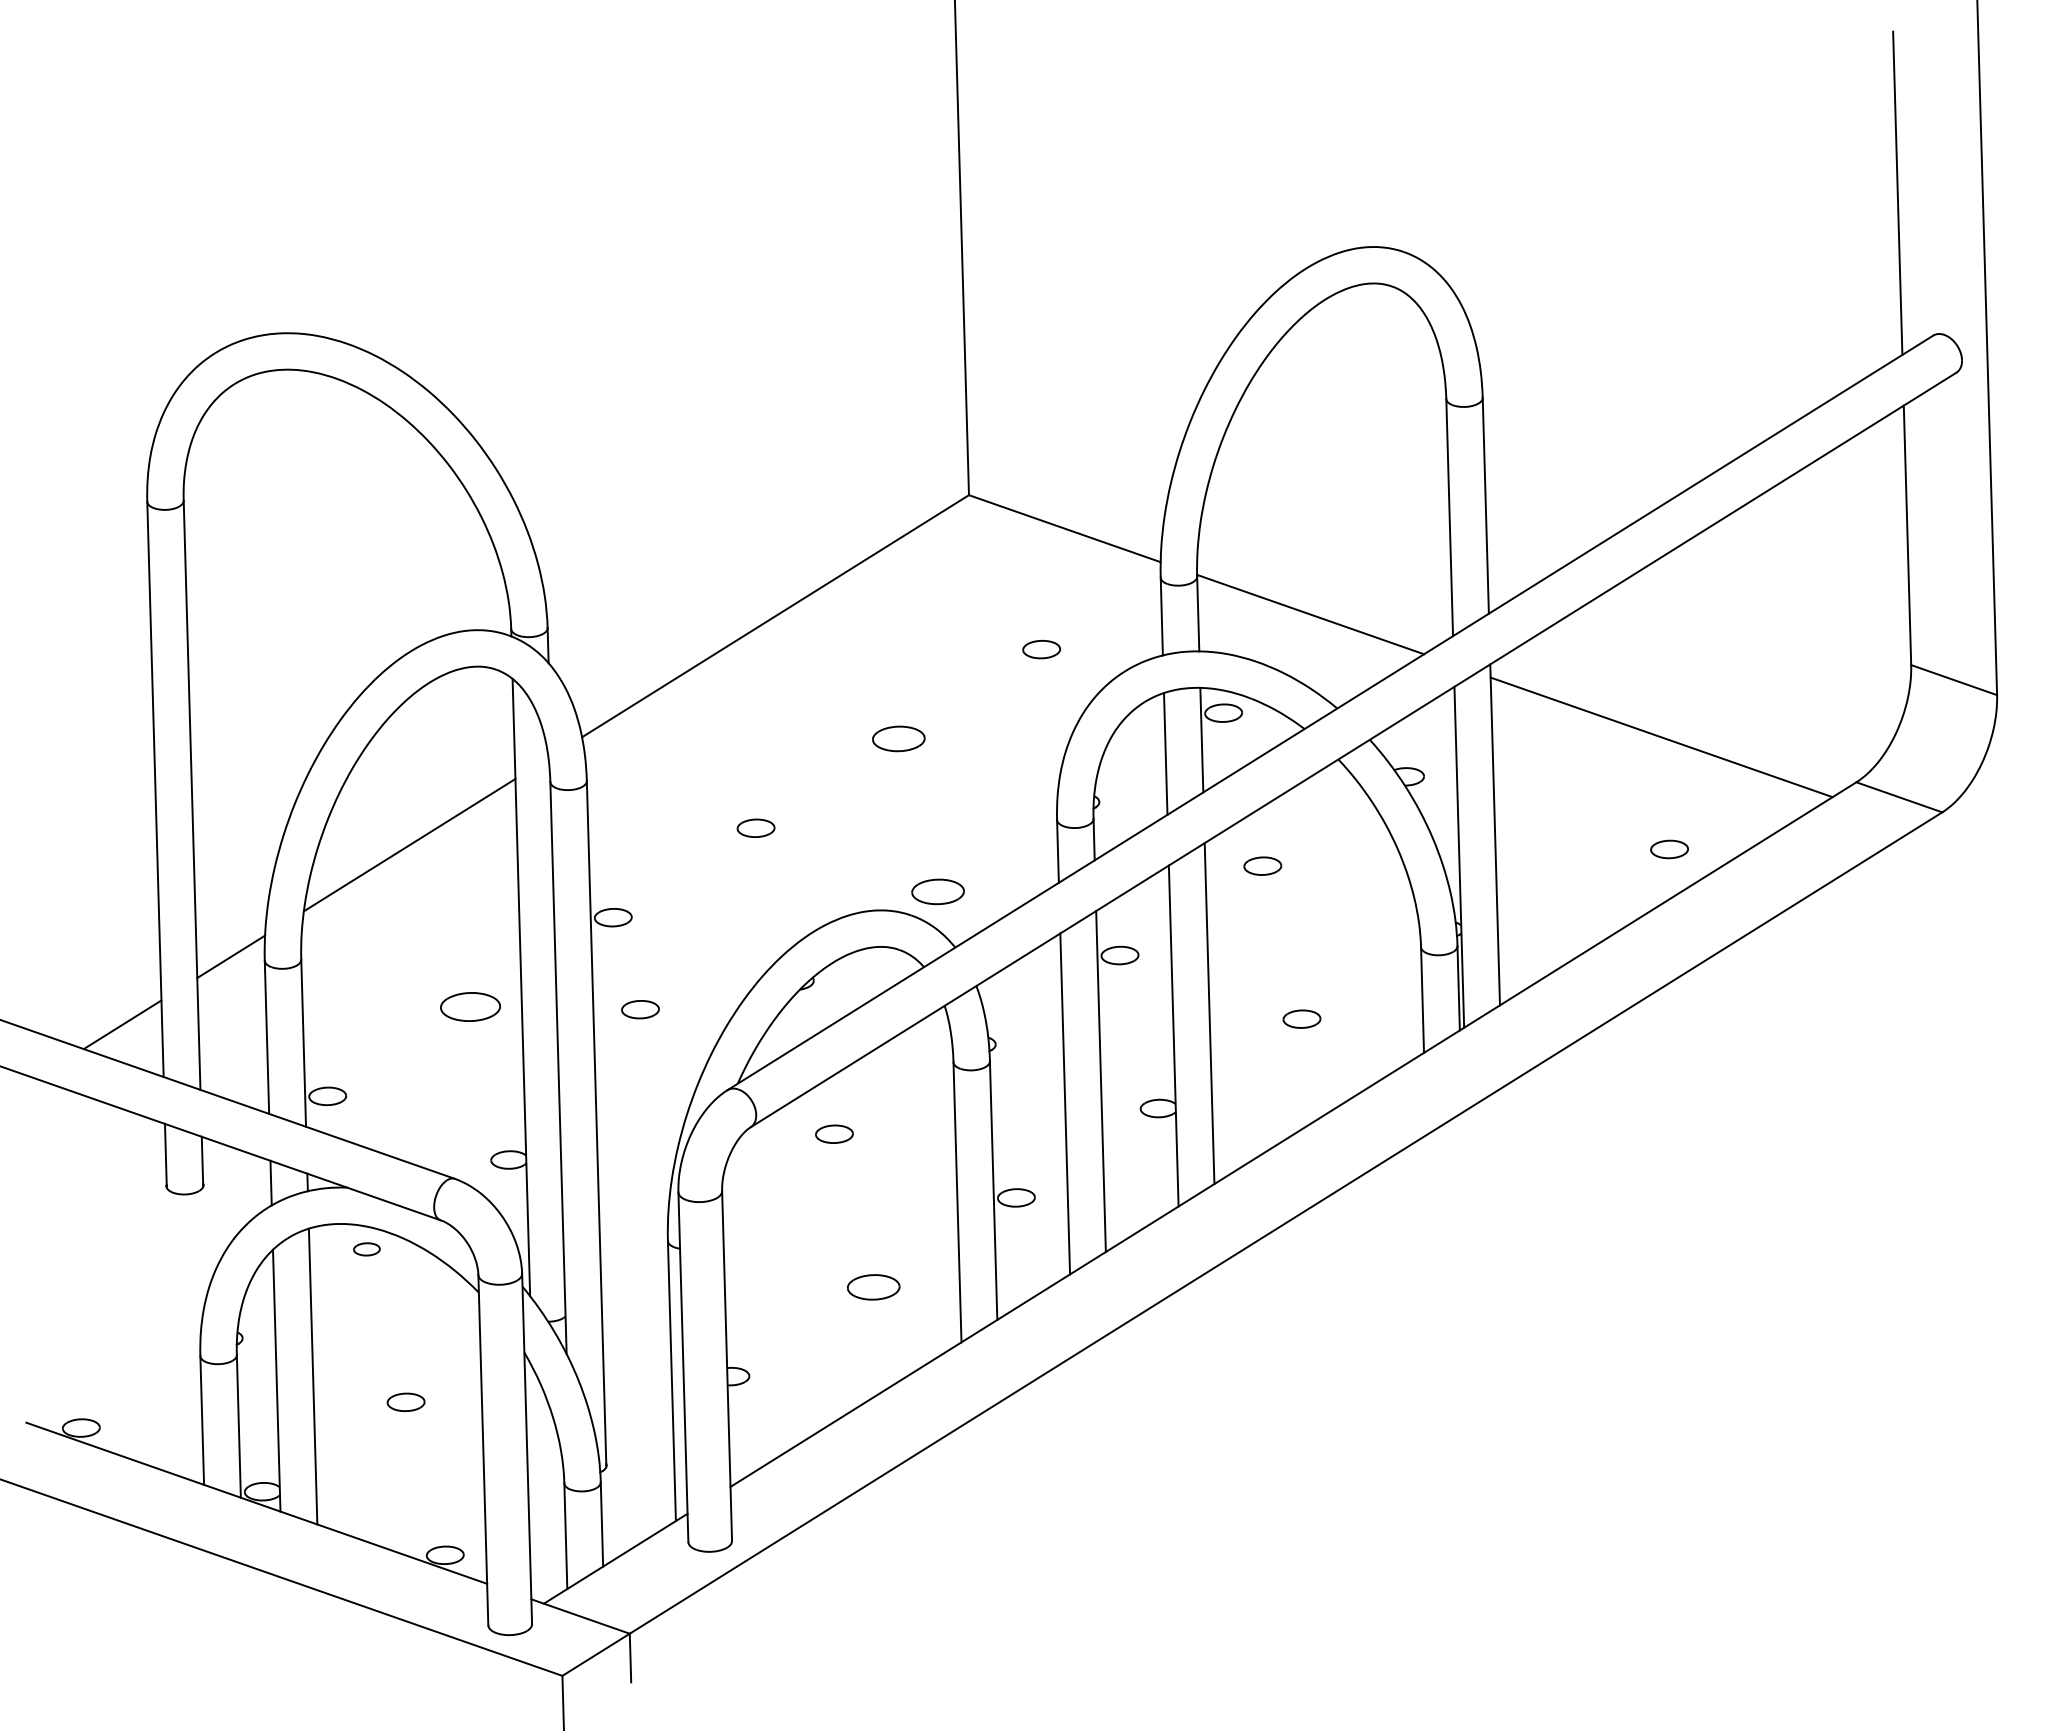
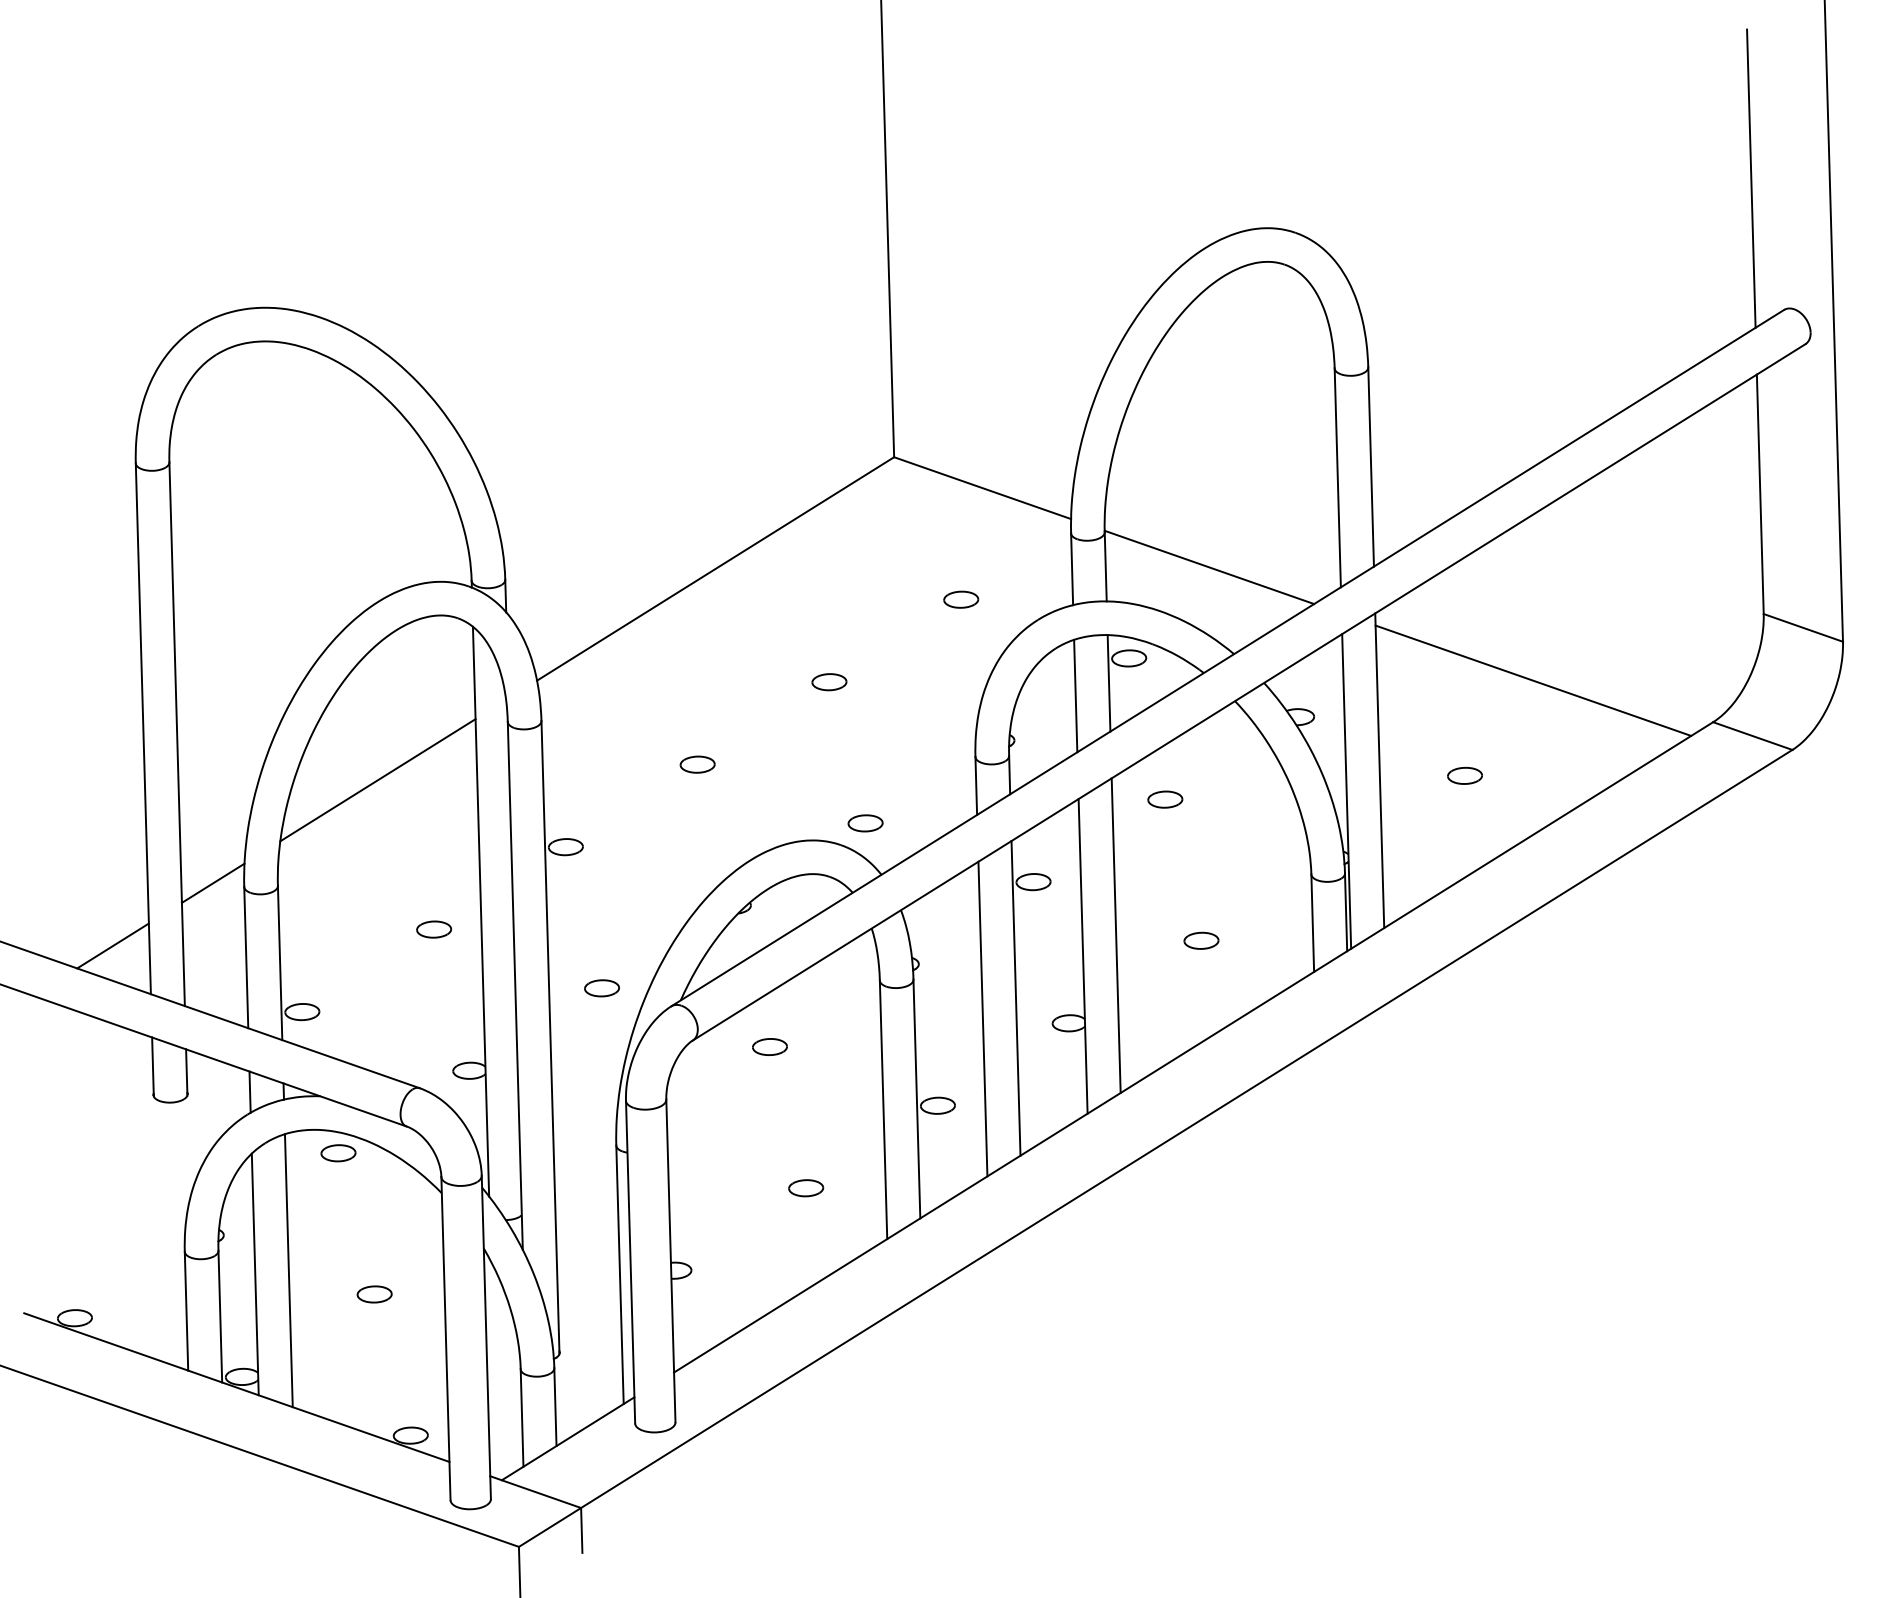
part: (898, 738) -> (829, 681), size x0.71
part: (1669, 849) -> (1464, 775), moved
part: (937, 891) -> (865, 822), size x0.71
part: (470, 1006) -> (434, 929), size x0.62
part: (640, 1009) -> (602, 988), moved
part: (366, 1249) -> (338, 1153), size x1.43
part: (873, 1286) -> (806, 1187), size x0.71

